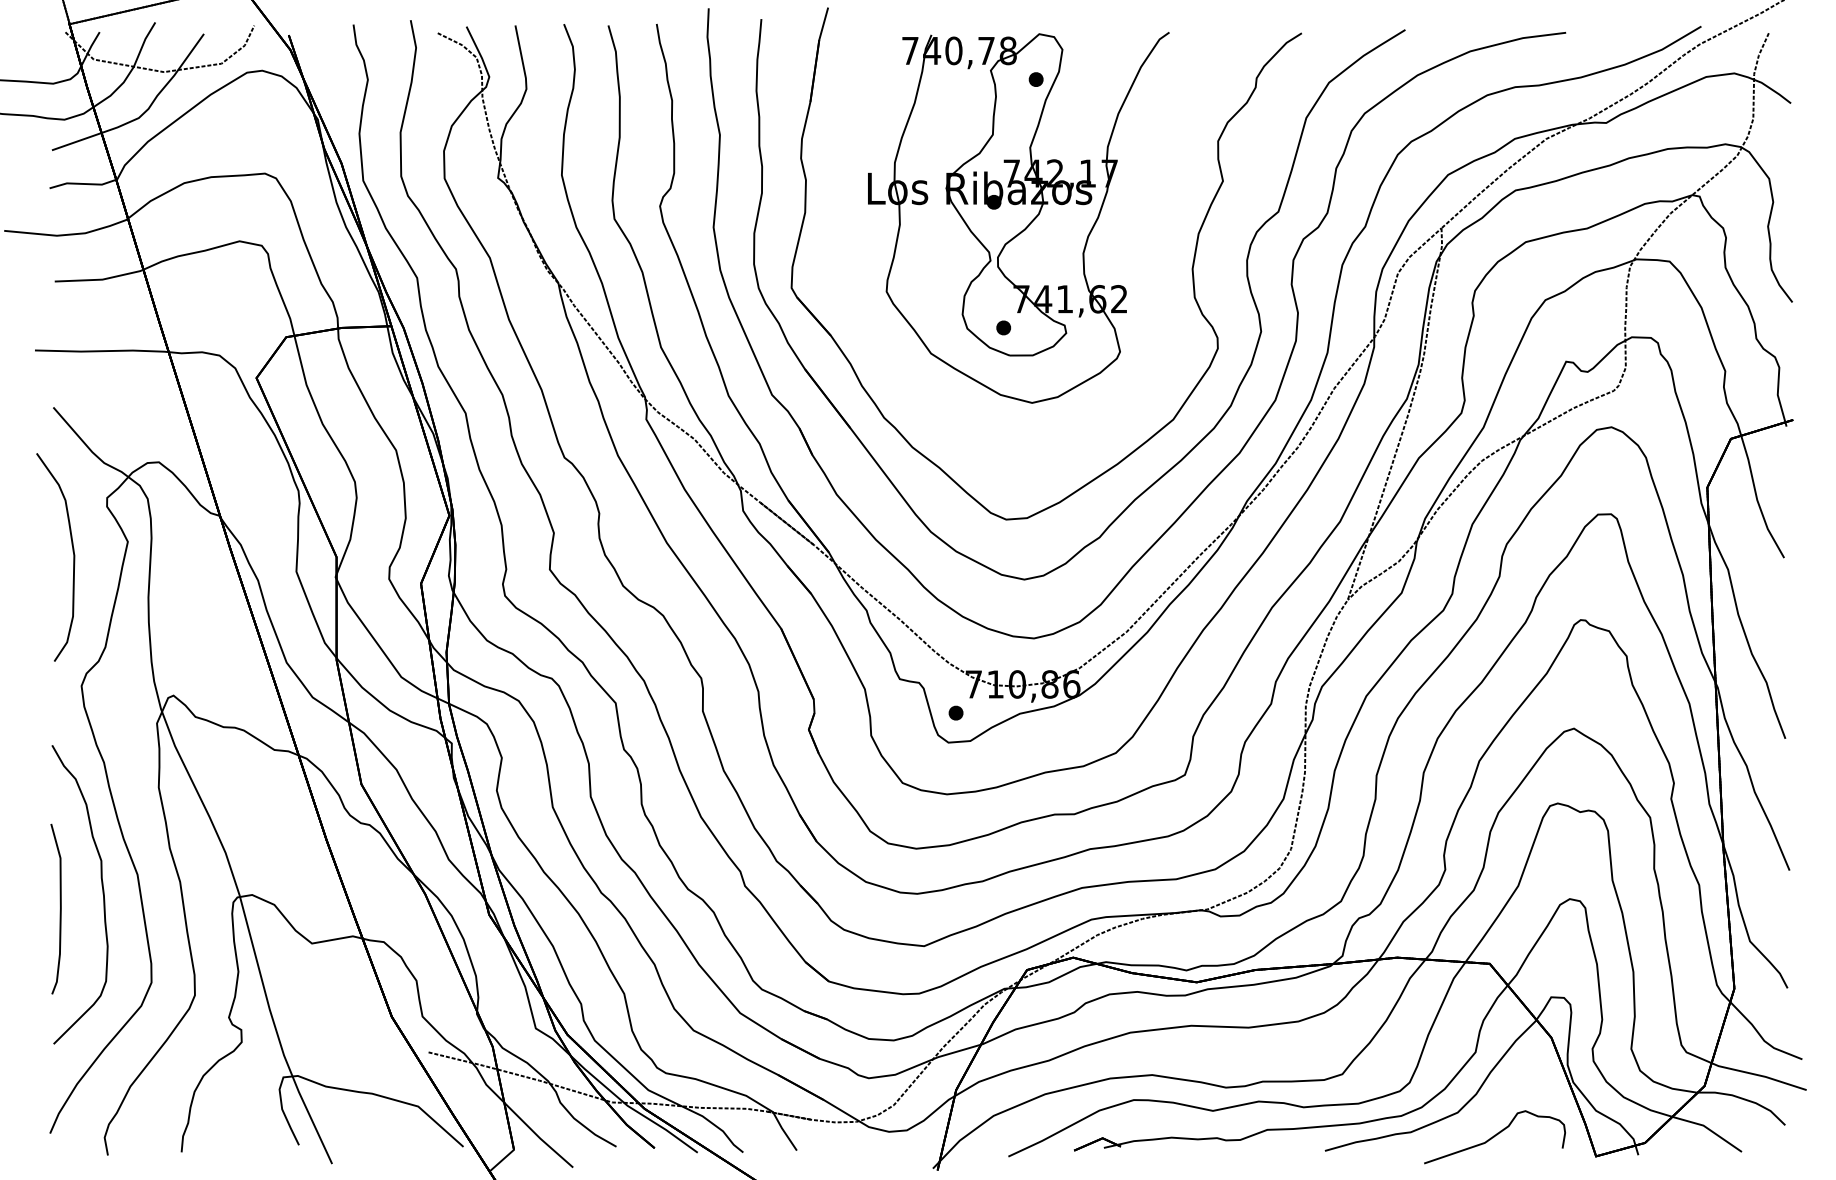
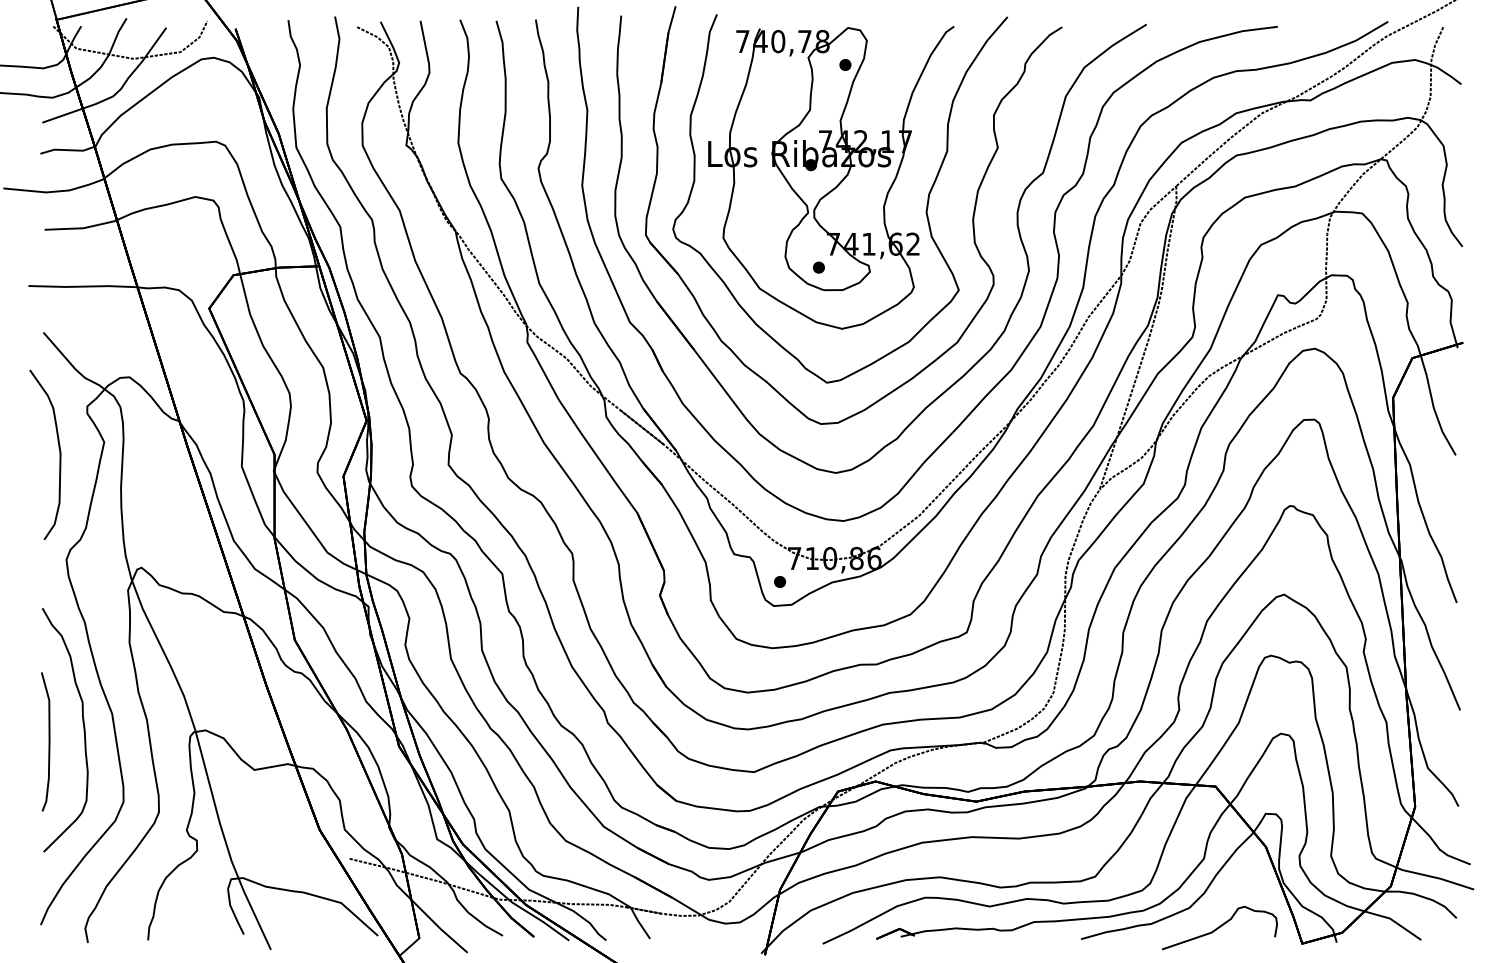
curve: (1134, 259) -> (925, 211), added

